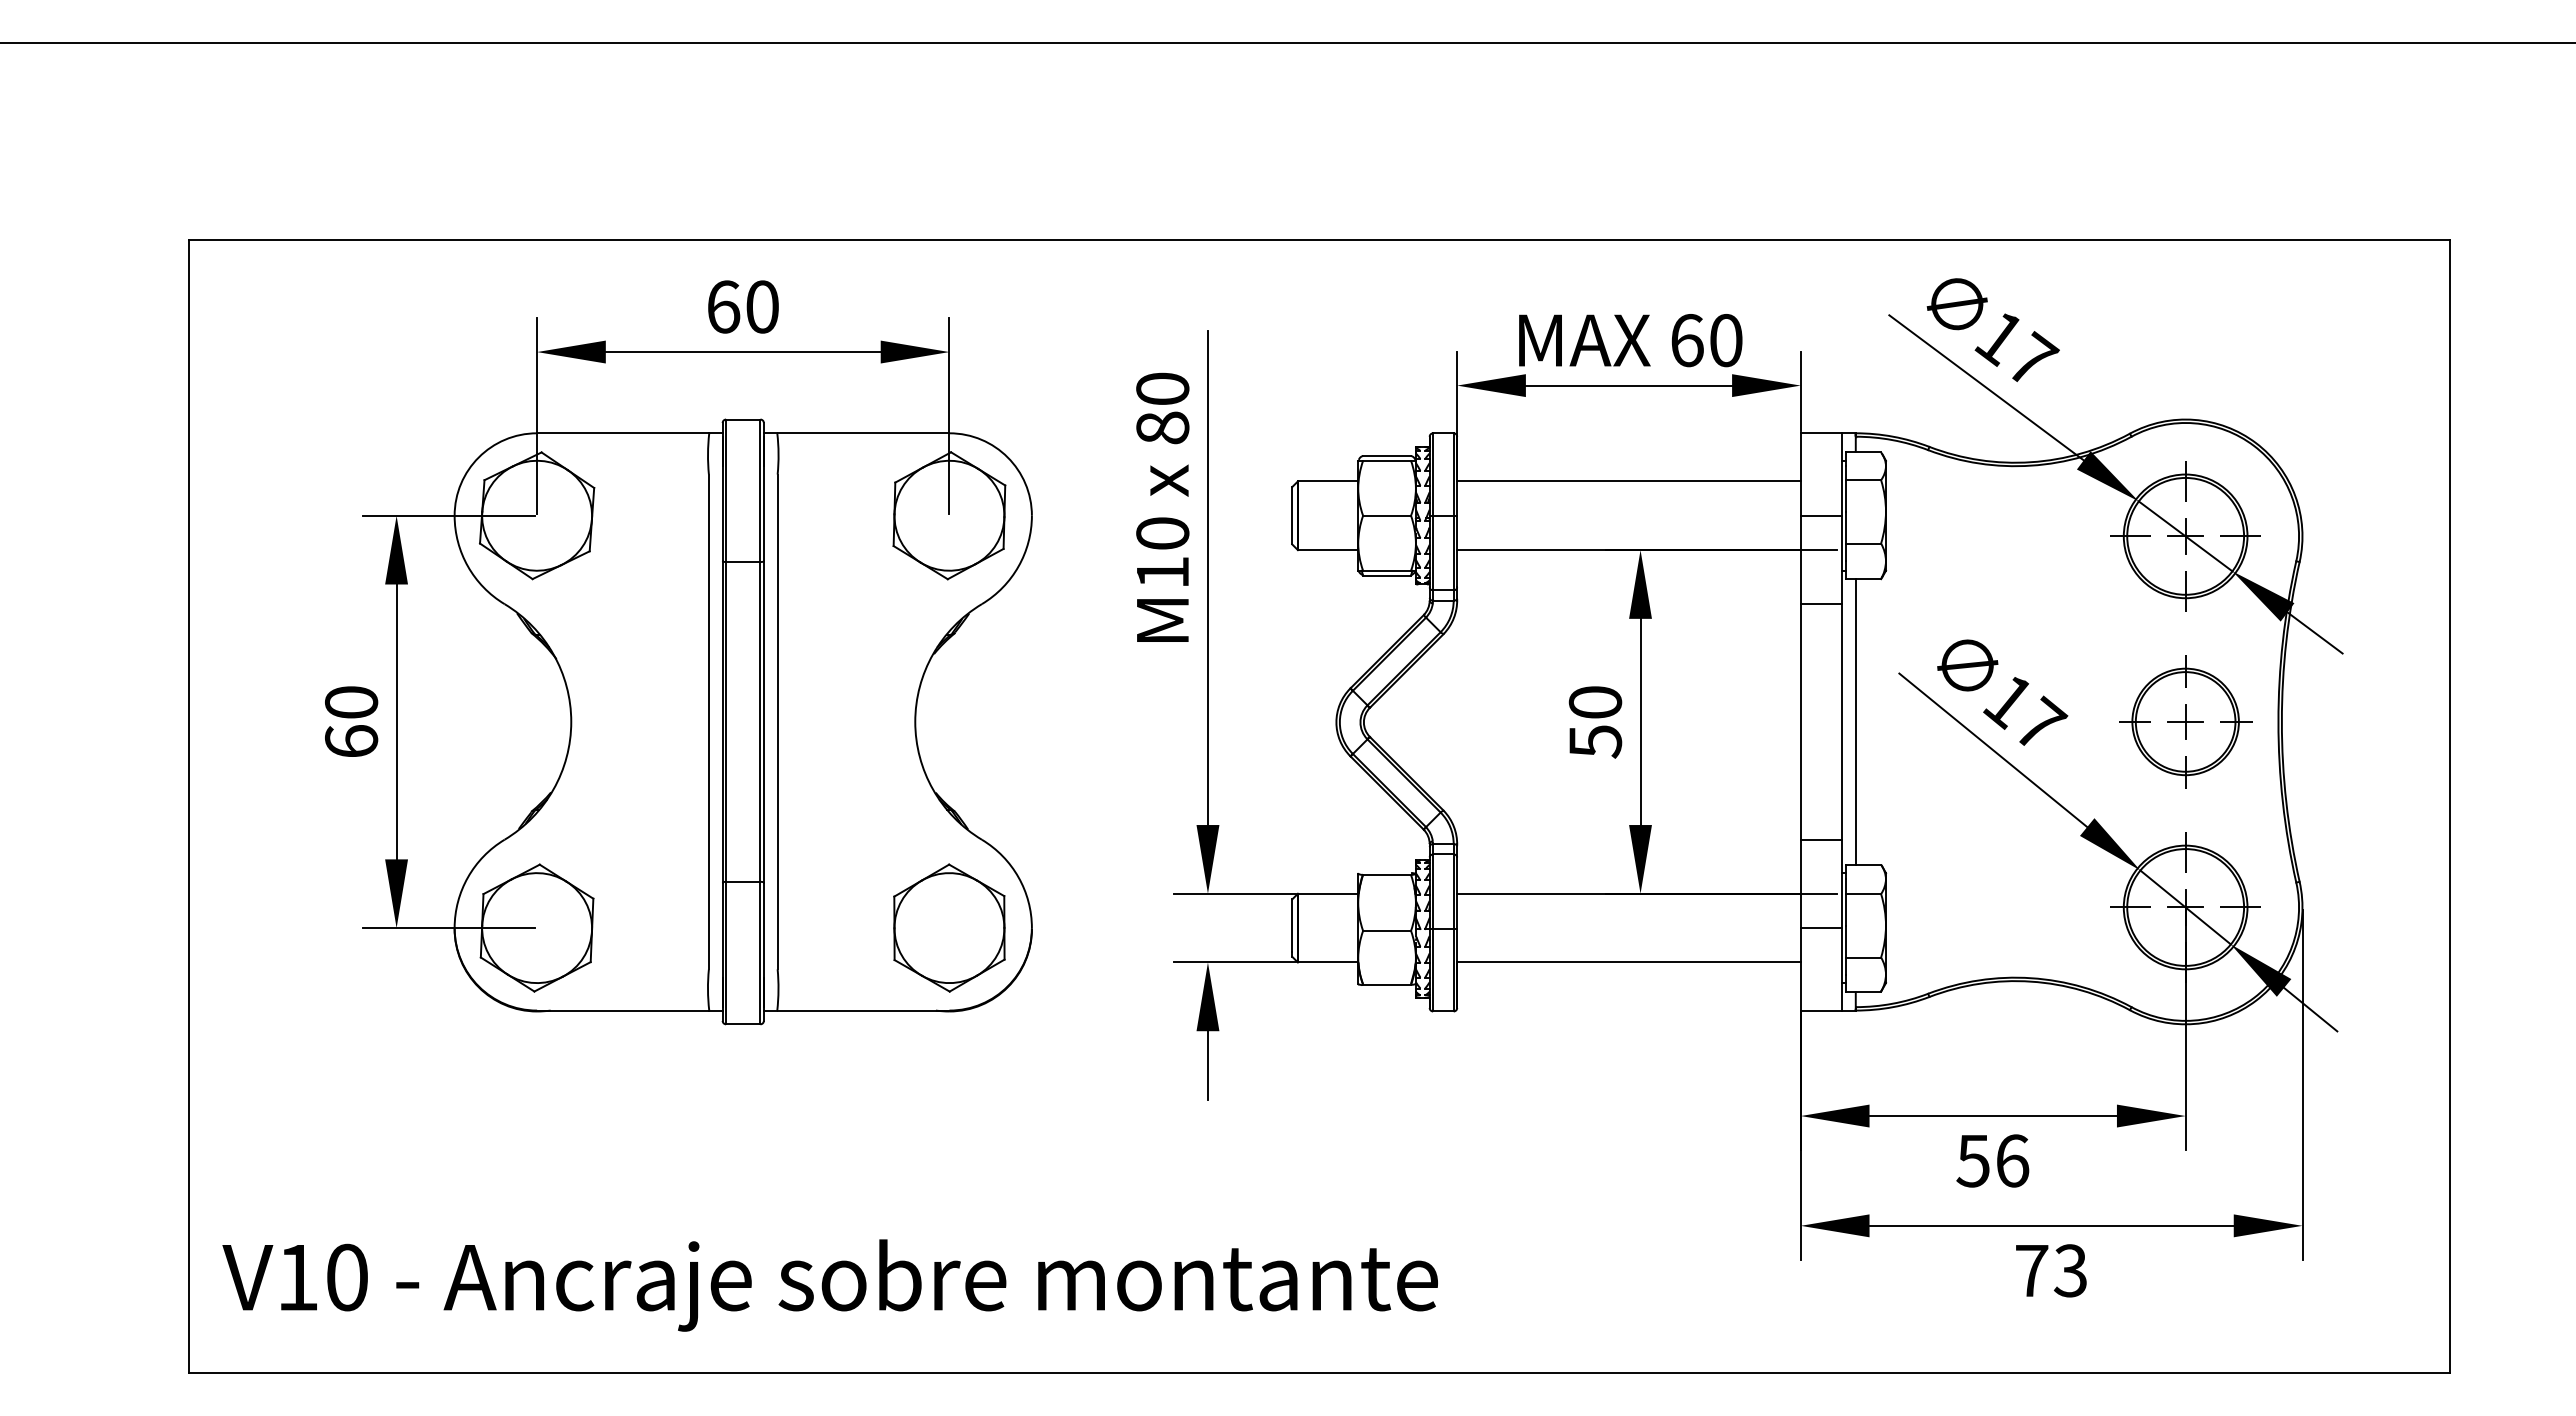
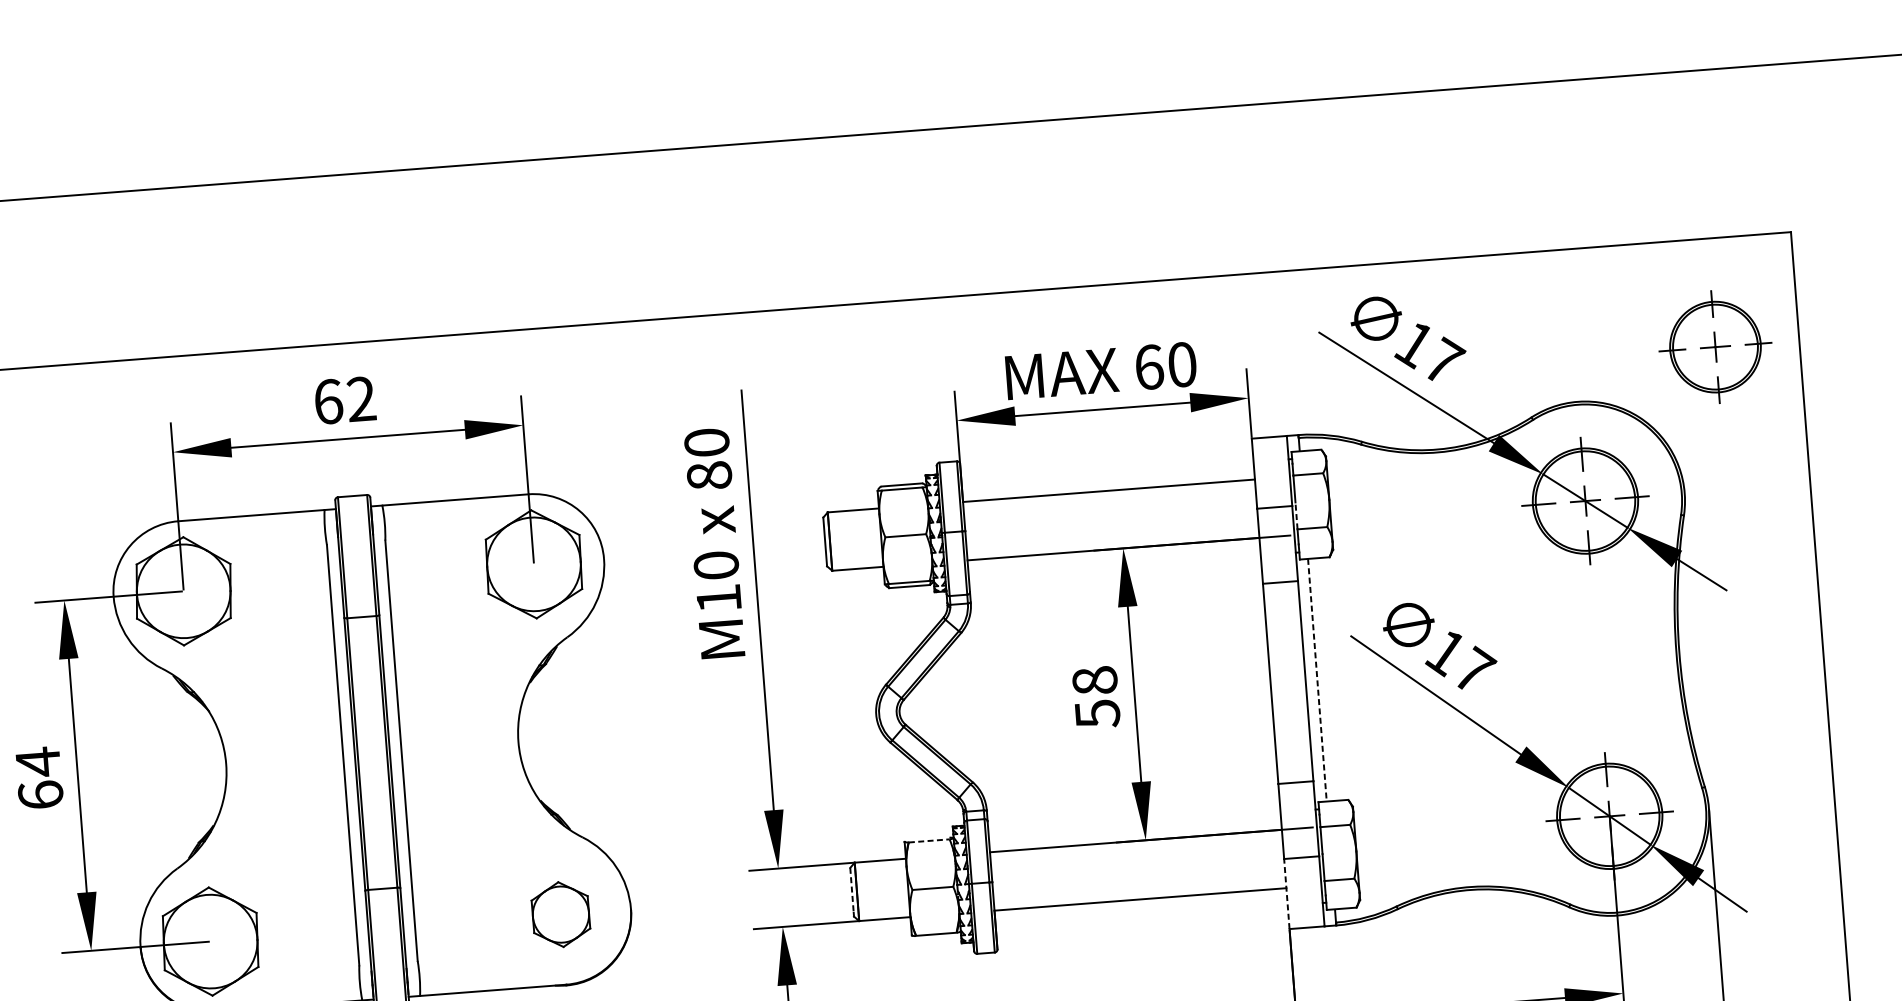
text: (762, 306) -> (361, 398), 60 -> 62
line: (1846, 527) -> (1296, 515), solid -> dashed
text: (351, 702) -> (38, 762), 60 -> 64
text: (1594, 702) -> (1094, 680), 50 -> 58
line: (1855, 721) -> (1317, 679), solid -> dashed
part: (2185, 721) -> (1715, 346), moved
line: (1387, 874) -> (929, 840), solid -> dashed
line: (1292, 926) -> (852, 890), solid -> dashed
part: (949, 927) -> (560, 914), size x0.6
line: (1800, 968) -> (1286, 893), solid -> dashed

